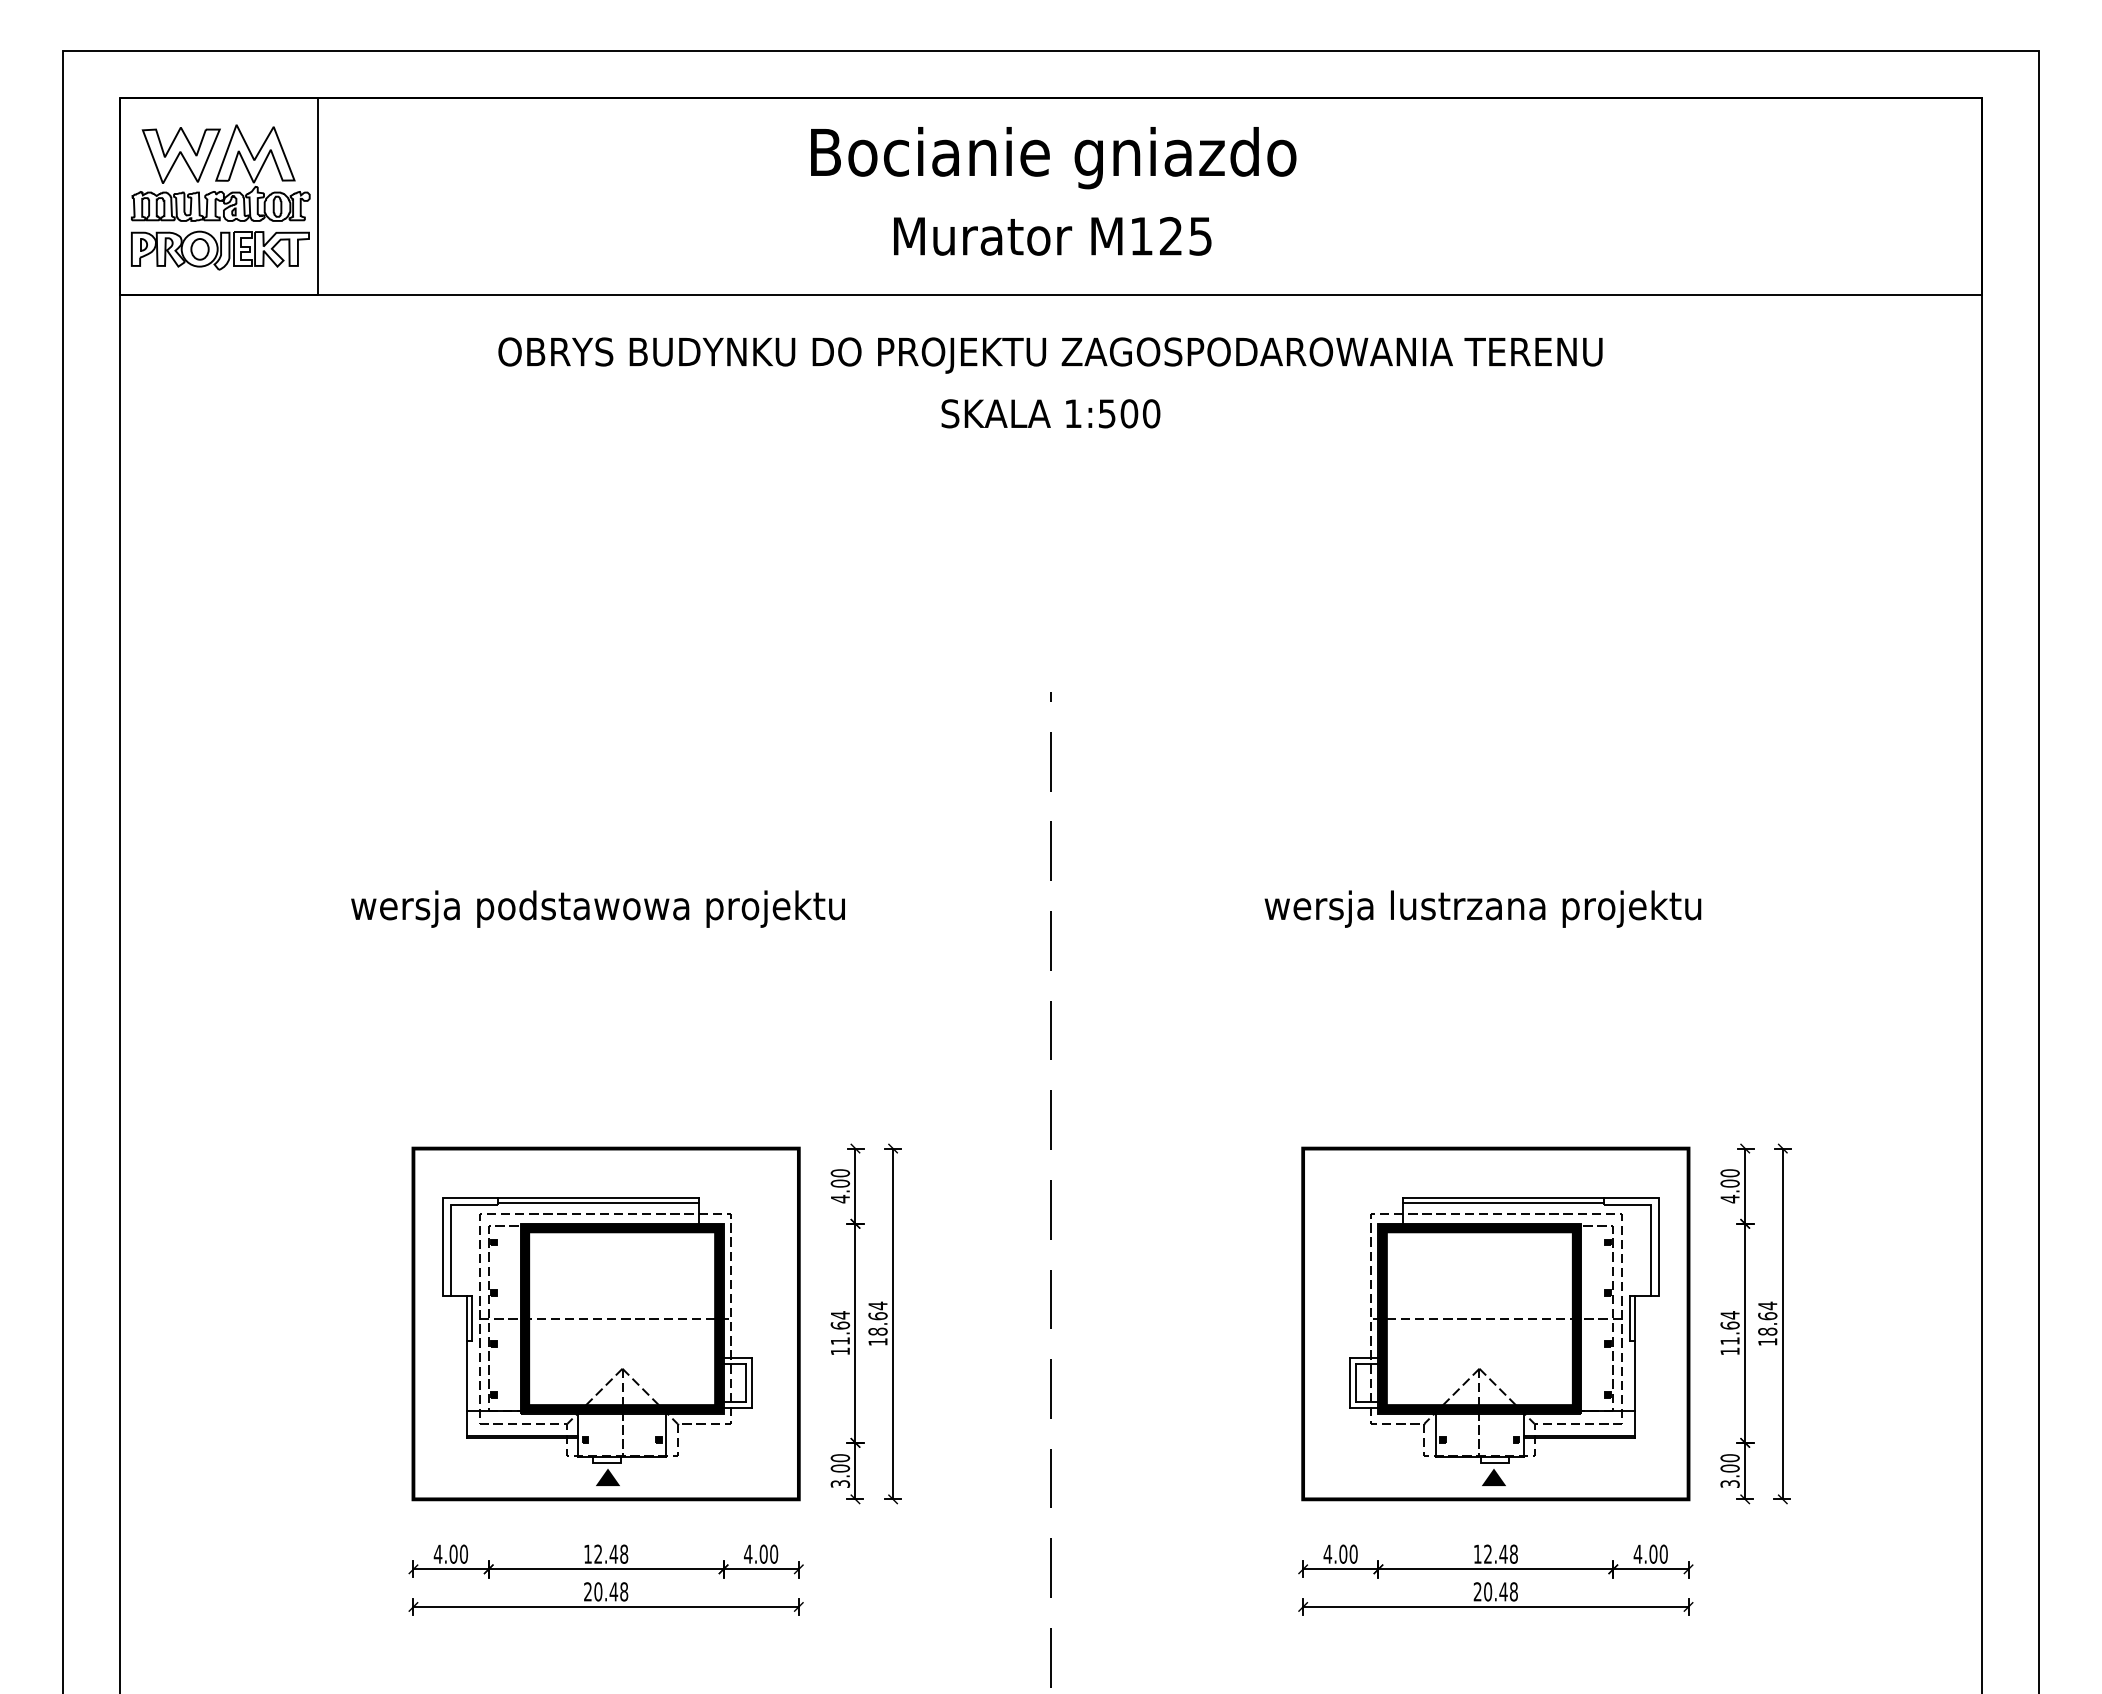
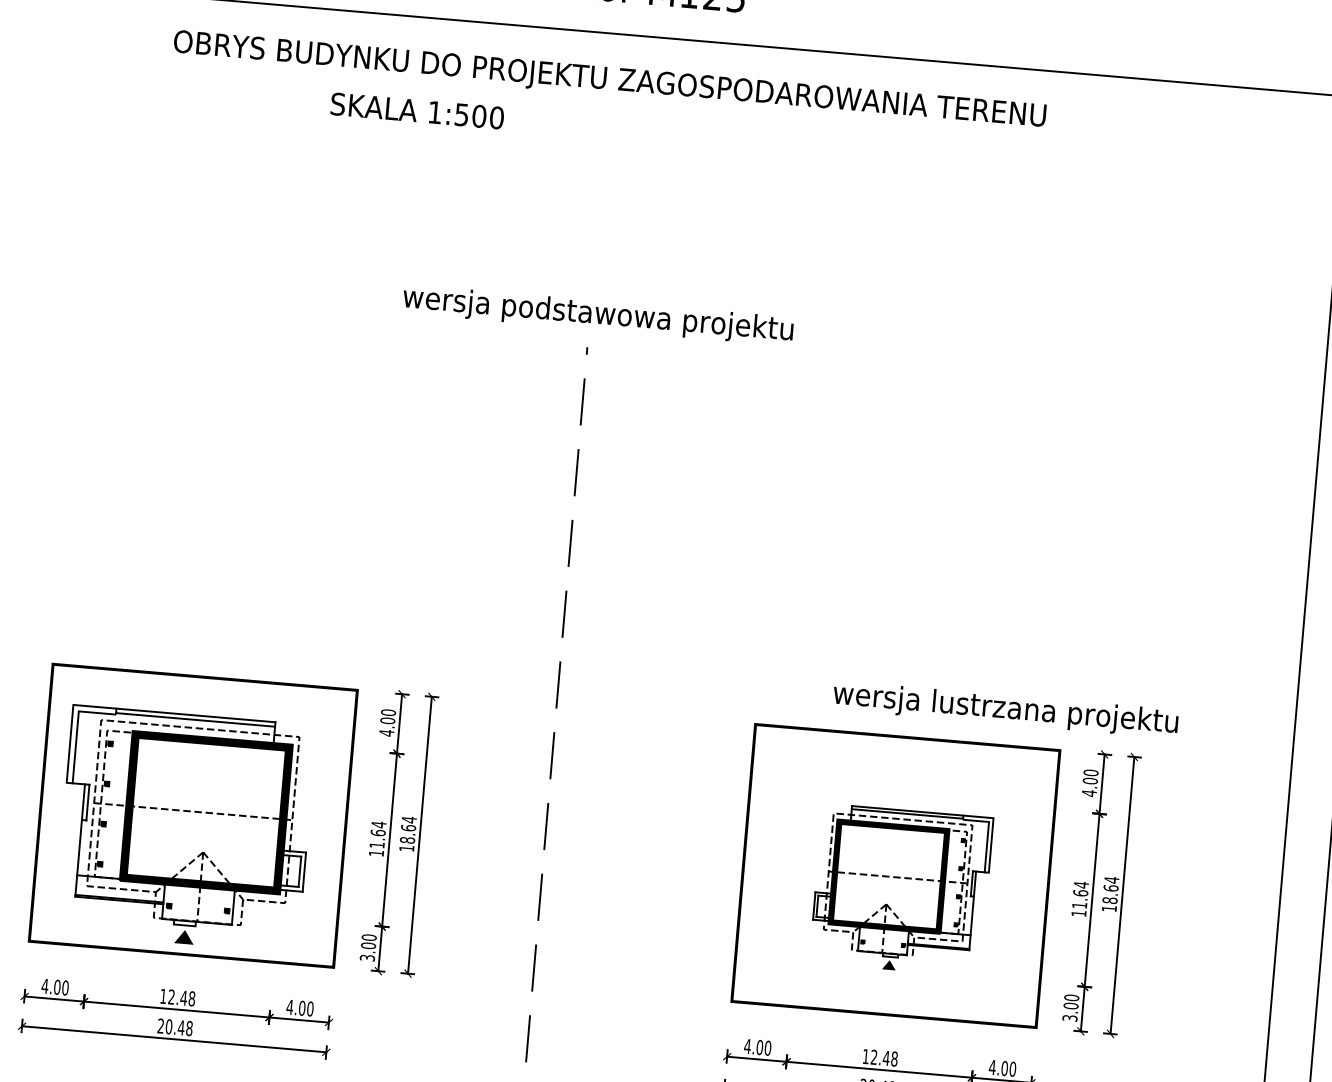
text: (1050, 413) -> (417, 110), moved
text: (597, 908) -> (597, 314), moved
text: (1482, 908) -> (1005, 709), moved
part: (1504, 1341) -> (901, 890), size x0.7

